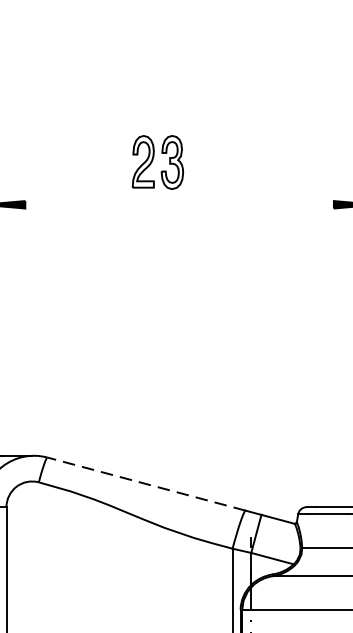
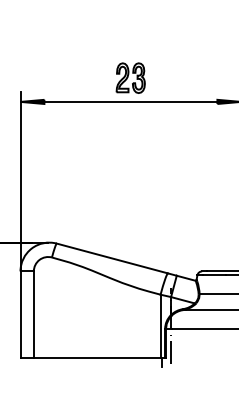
part: (157, 161) -> (130, 77), moved
line: (178, 204) -> (130, 101), added
line: (146, 484) -> (112, 258), dashed -> solid

